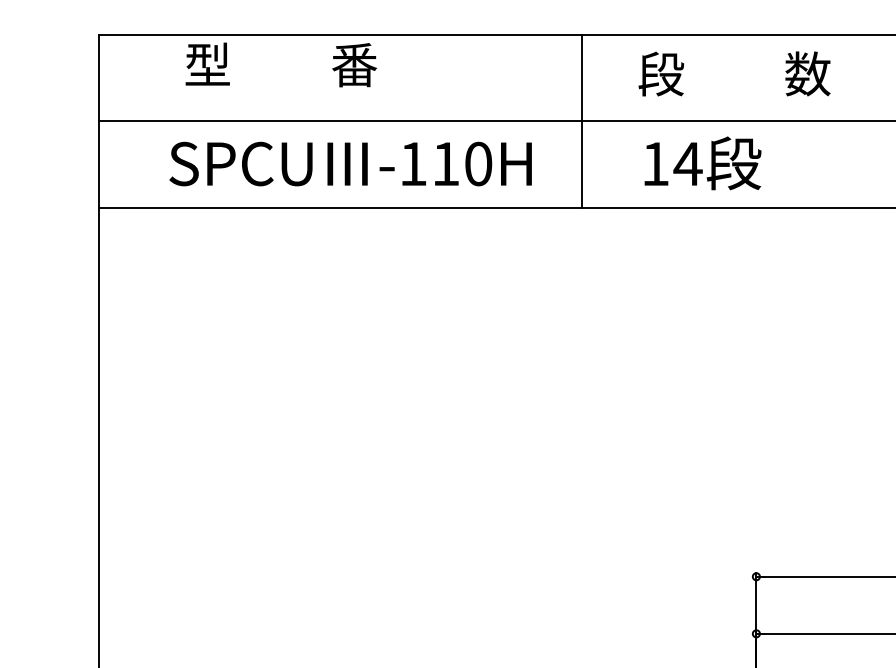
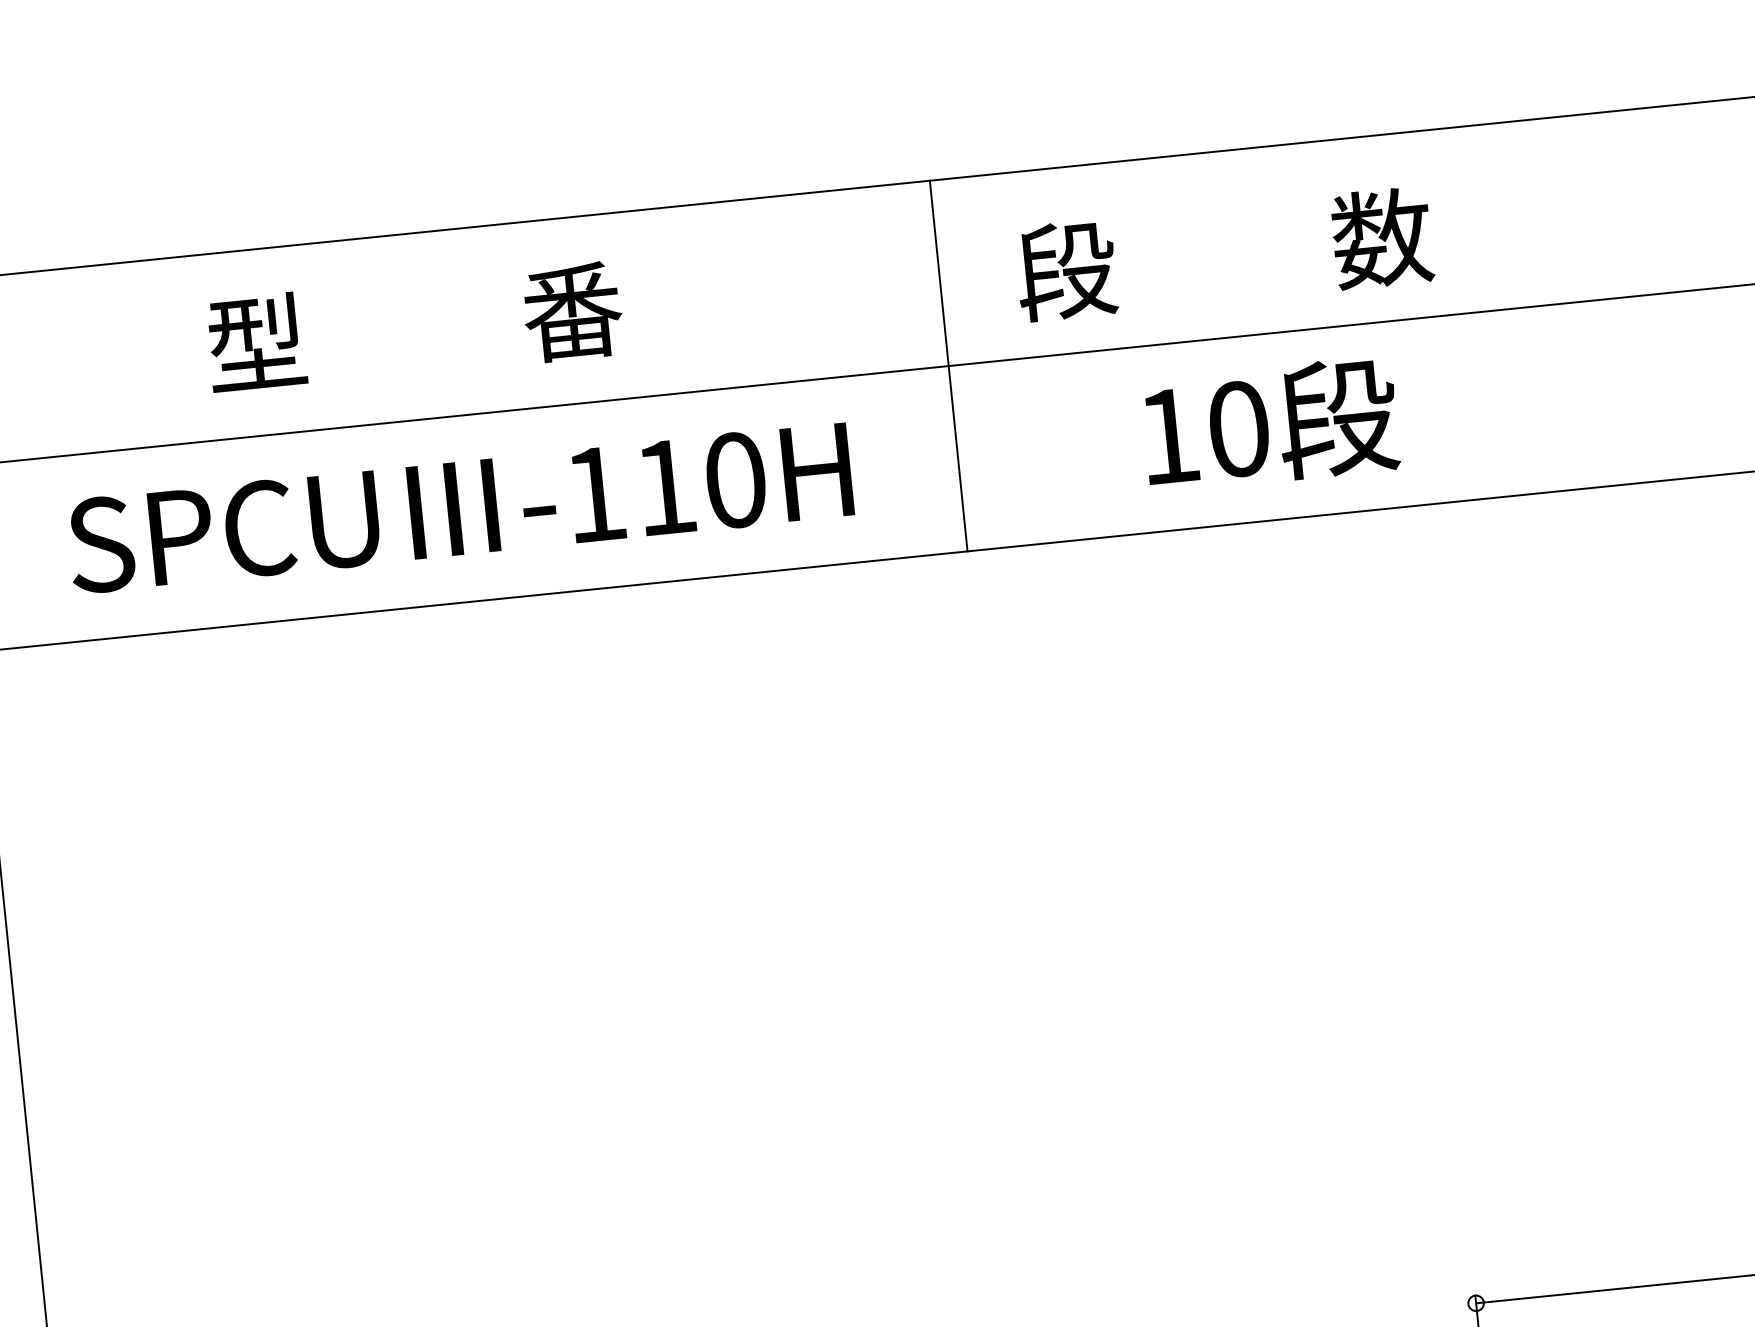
text: (281, 64) -> (415, 326), moved
text: (734, 73) -> (1223, 253), moved
line: (581, 121) -> (948, 366), moved
text: (350, 163) -> (459, 507), moved
text: (687, 163) -> (1237, 428), 14 -> 10

